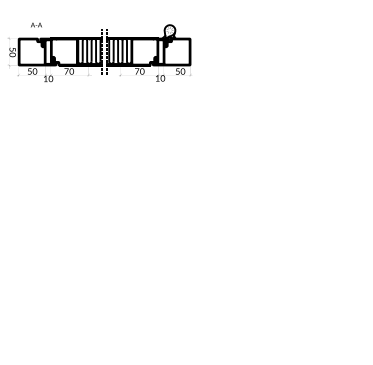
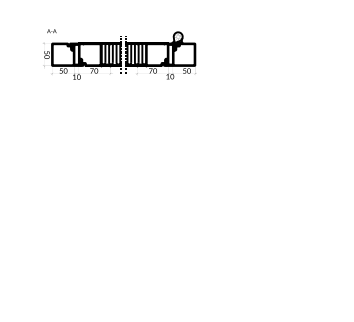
text: (36, 25) -> (51, 31), moved

